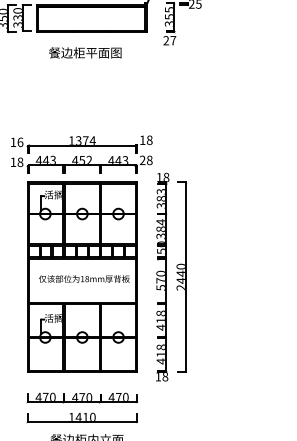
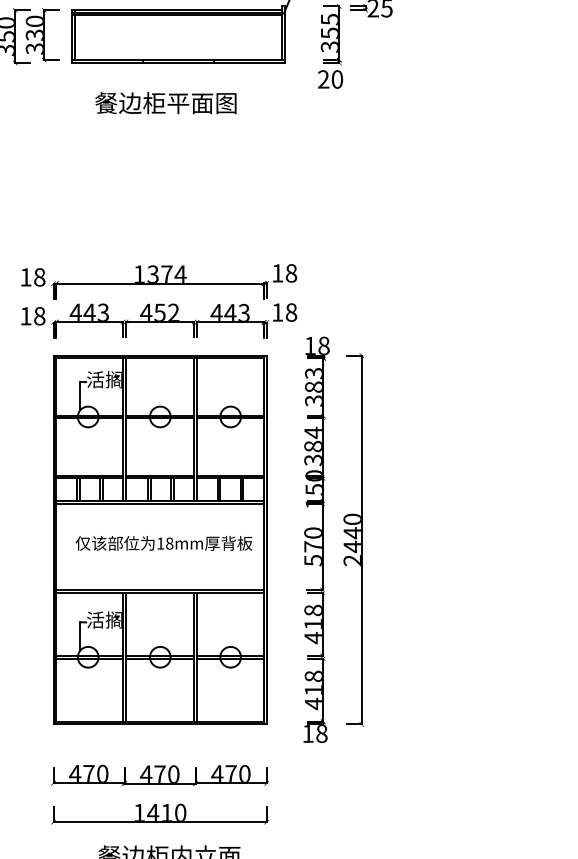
text: (173, 40) -> (337, 79), 27 -> 20
text: (20, 141) -> (39, 275), 16 -> 18
text: (142, 159) -> (277, 310), 28 -> 18

